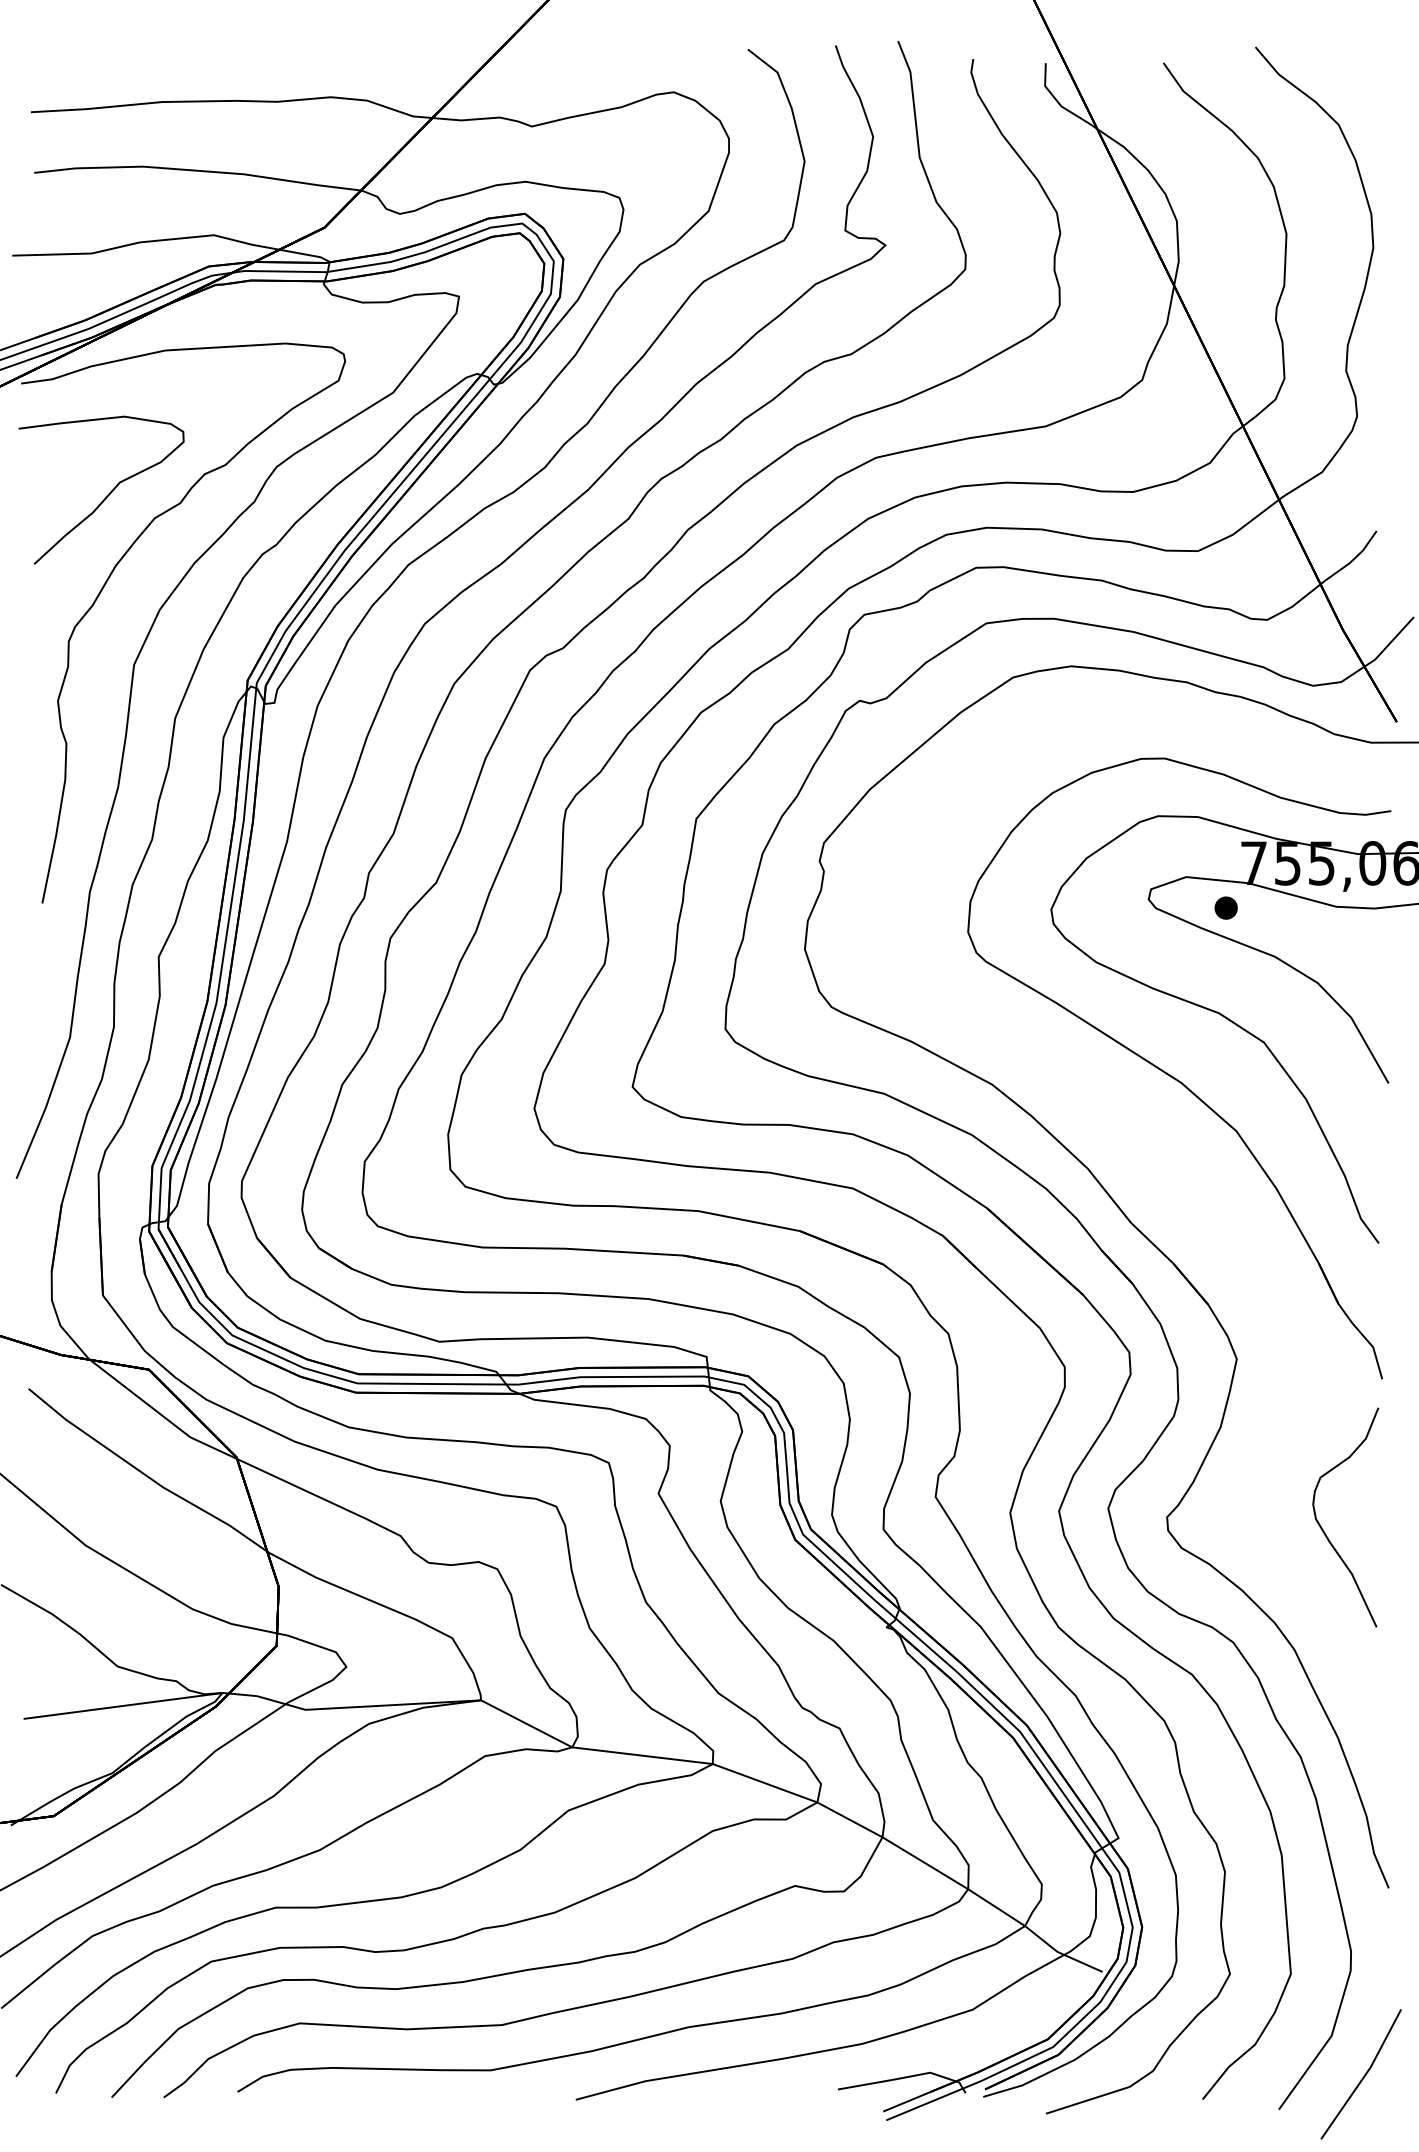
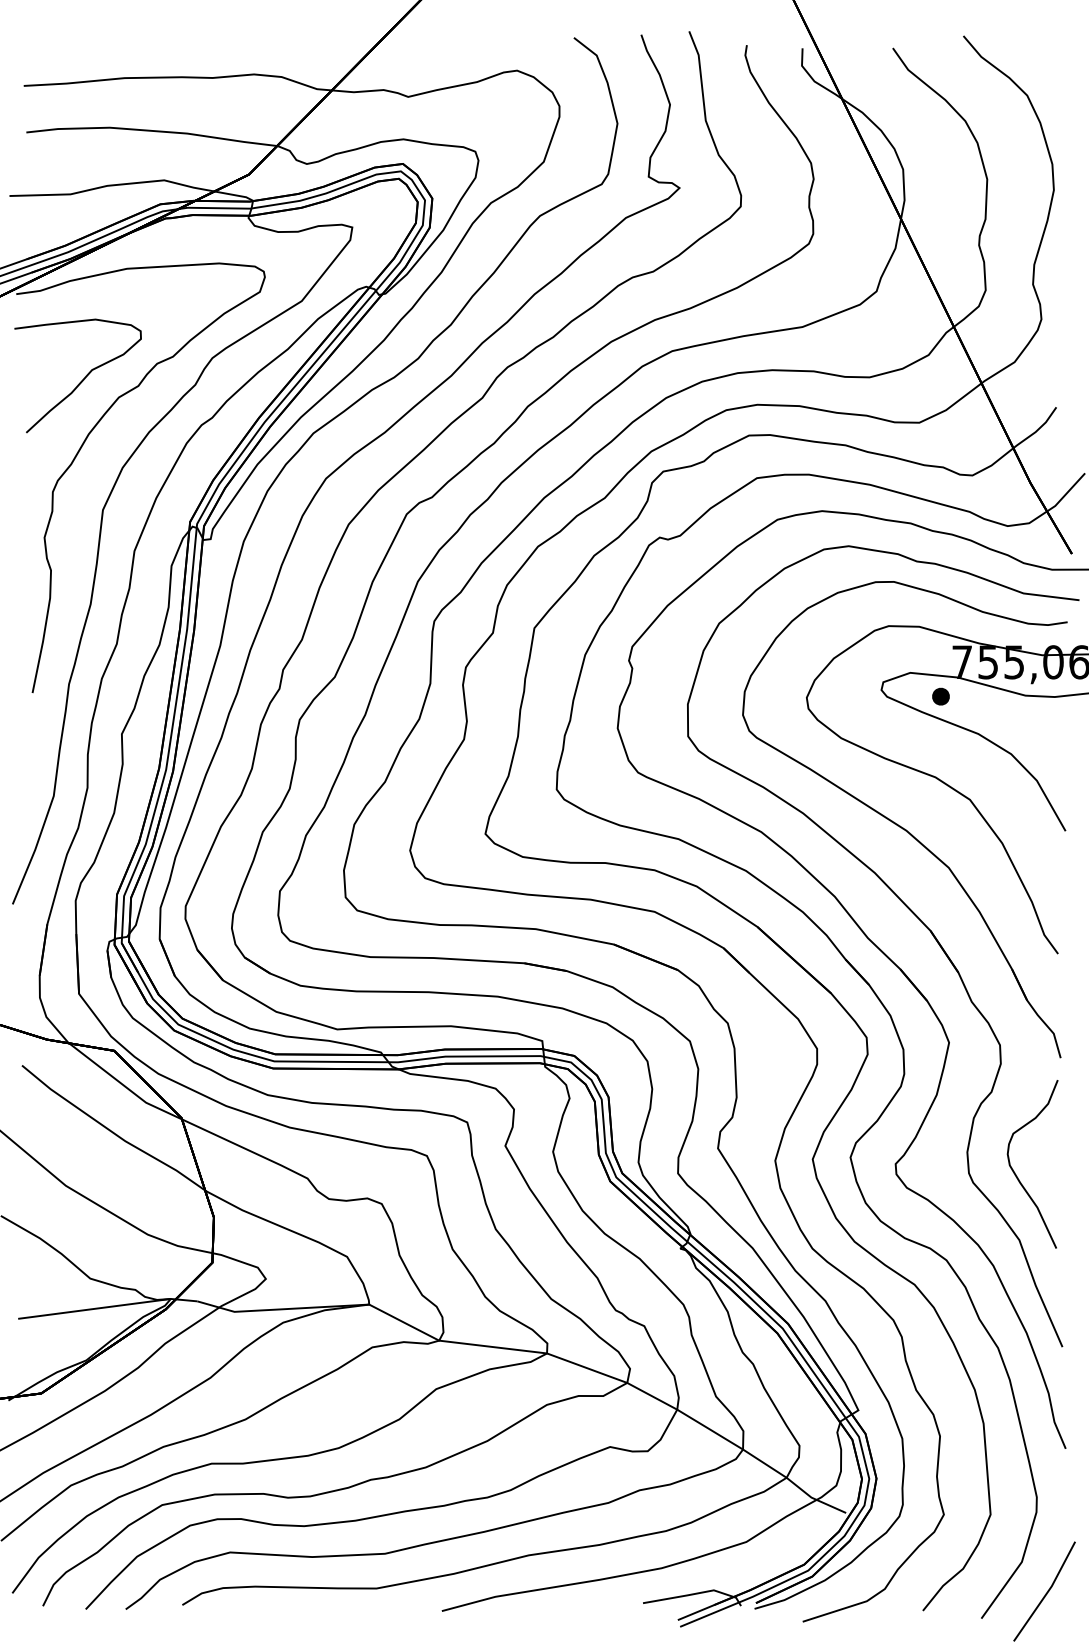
part: (1191, 1193) -> (914, 915), added

